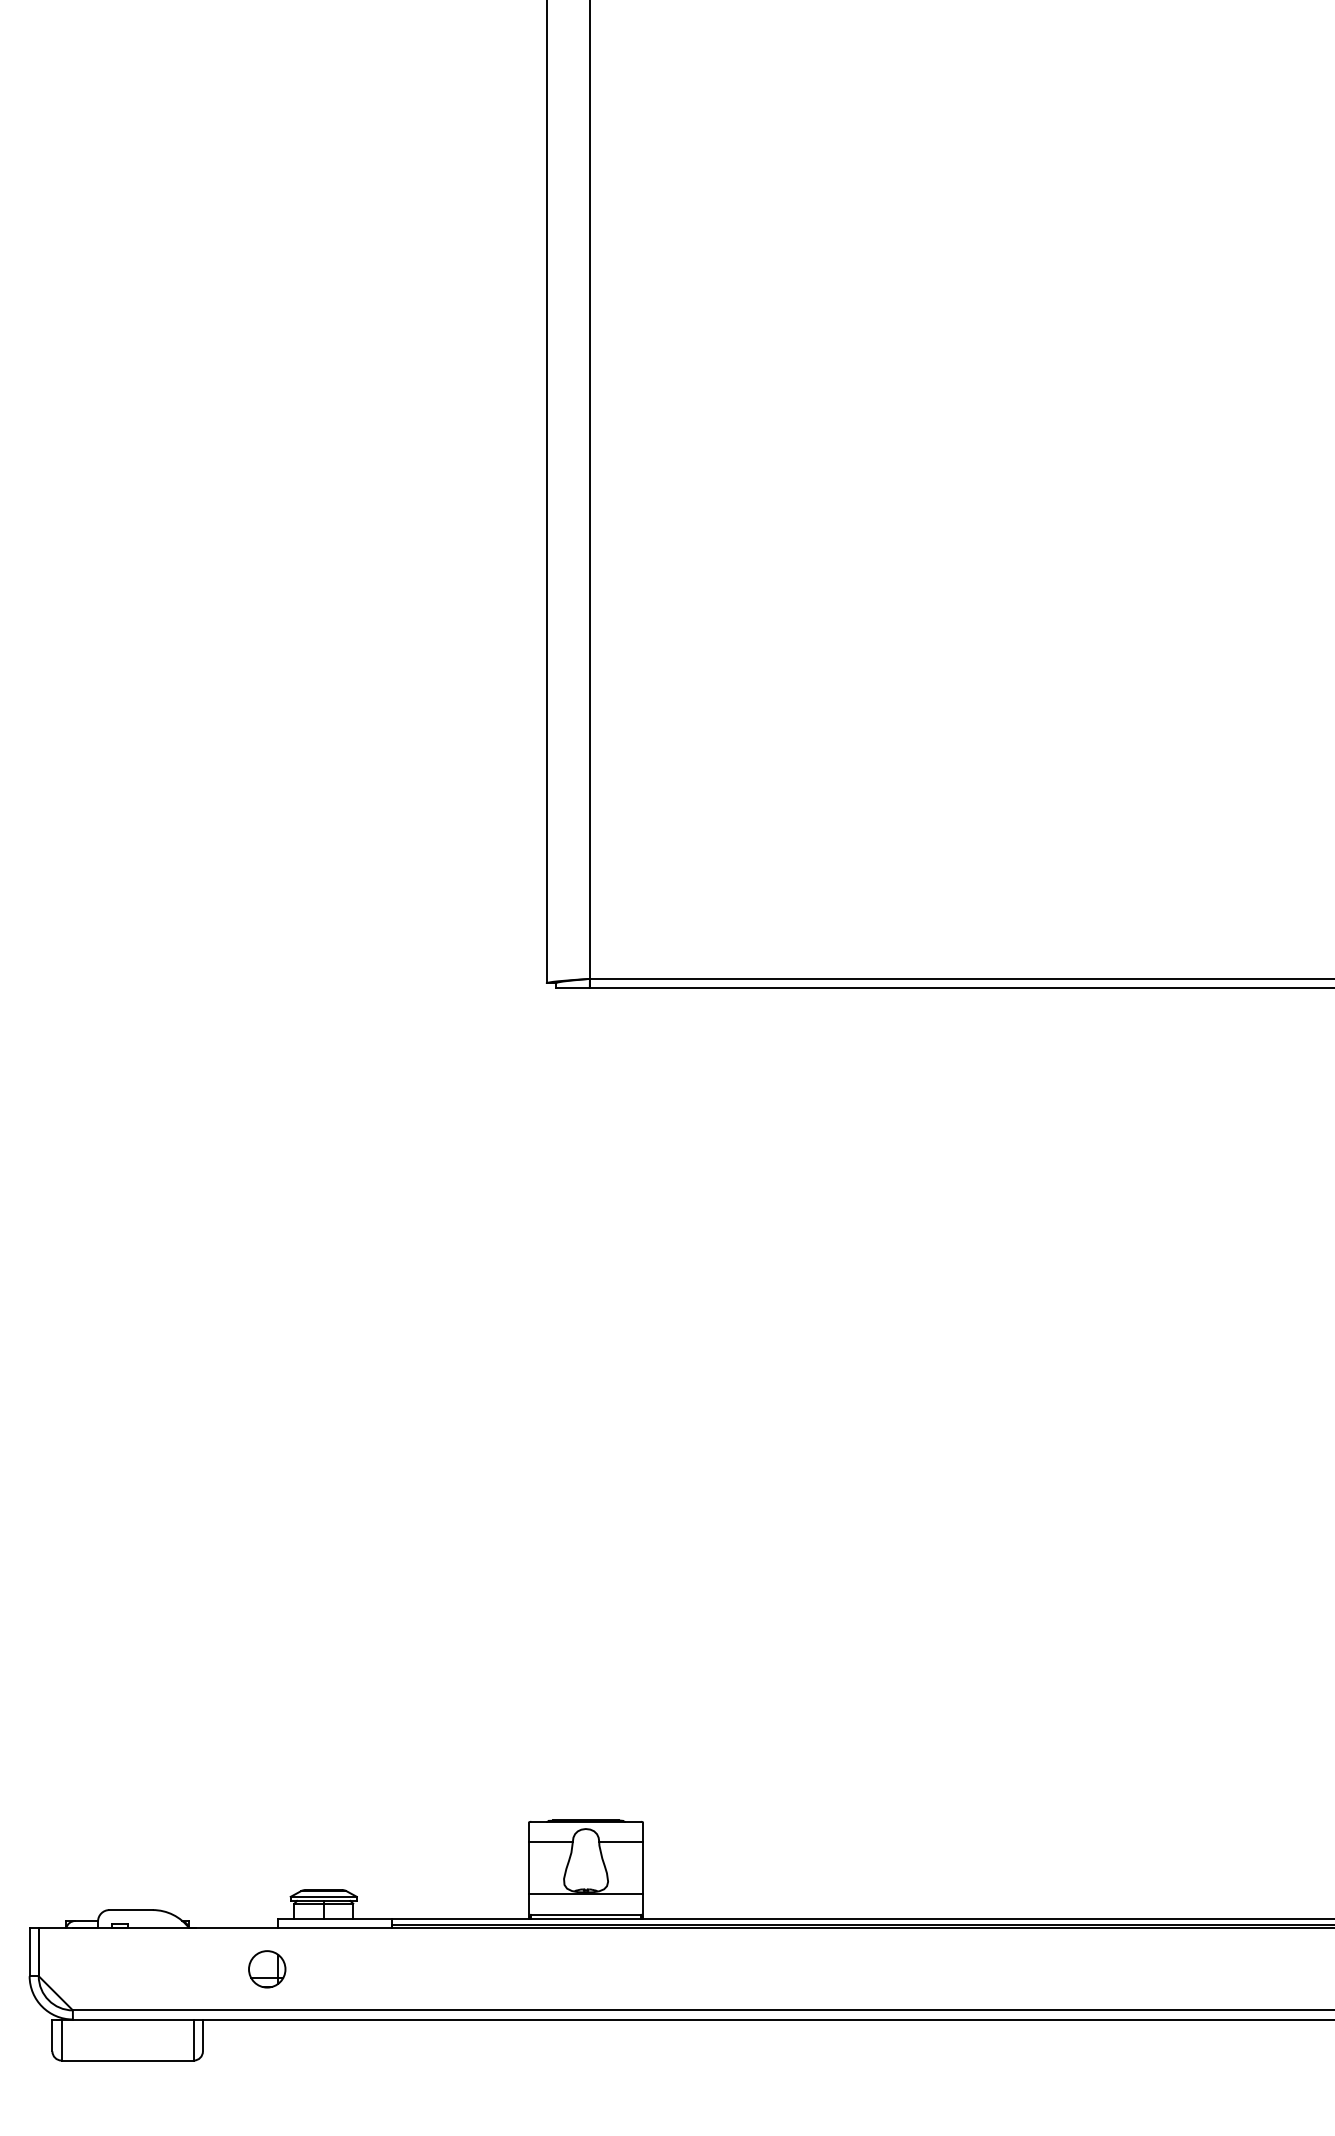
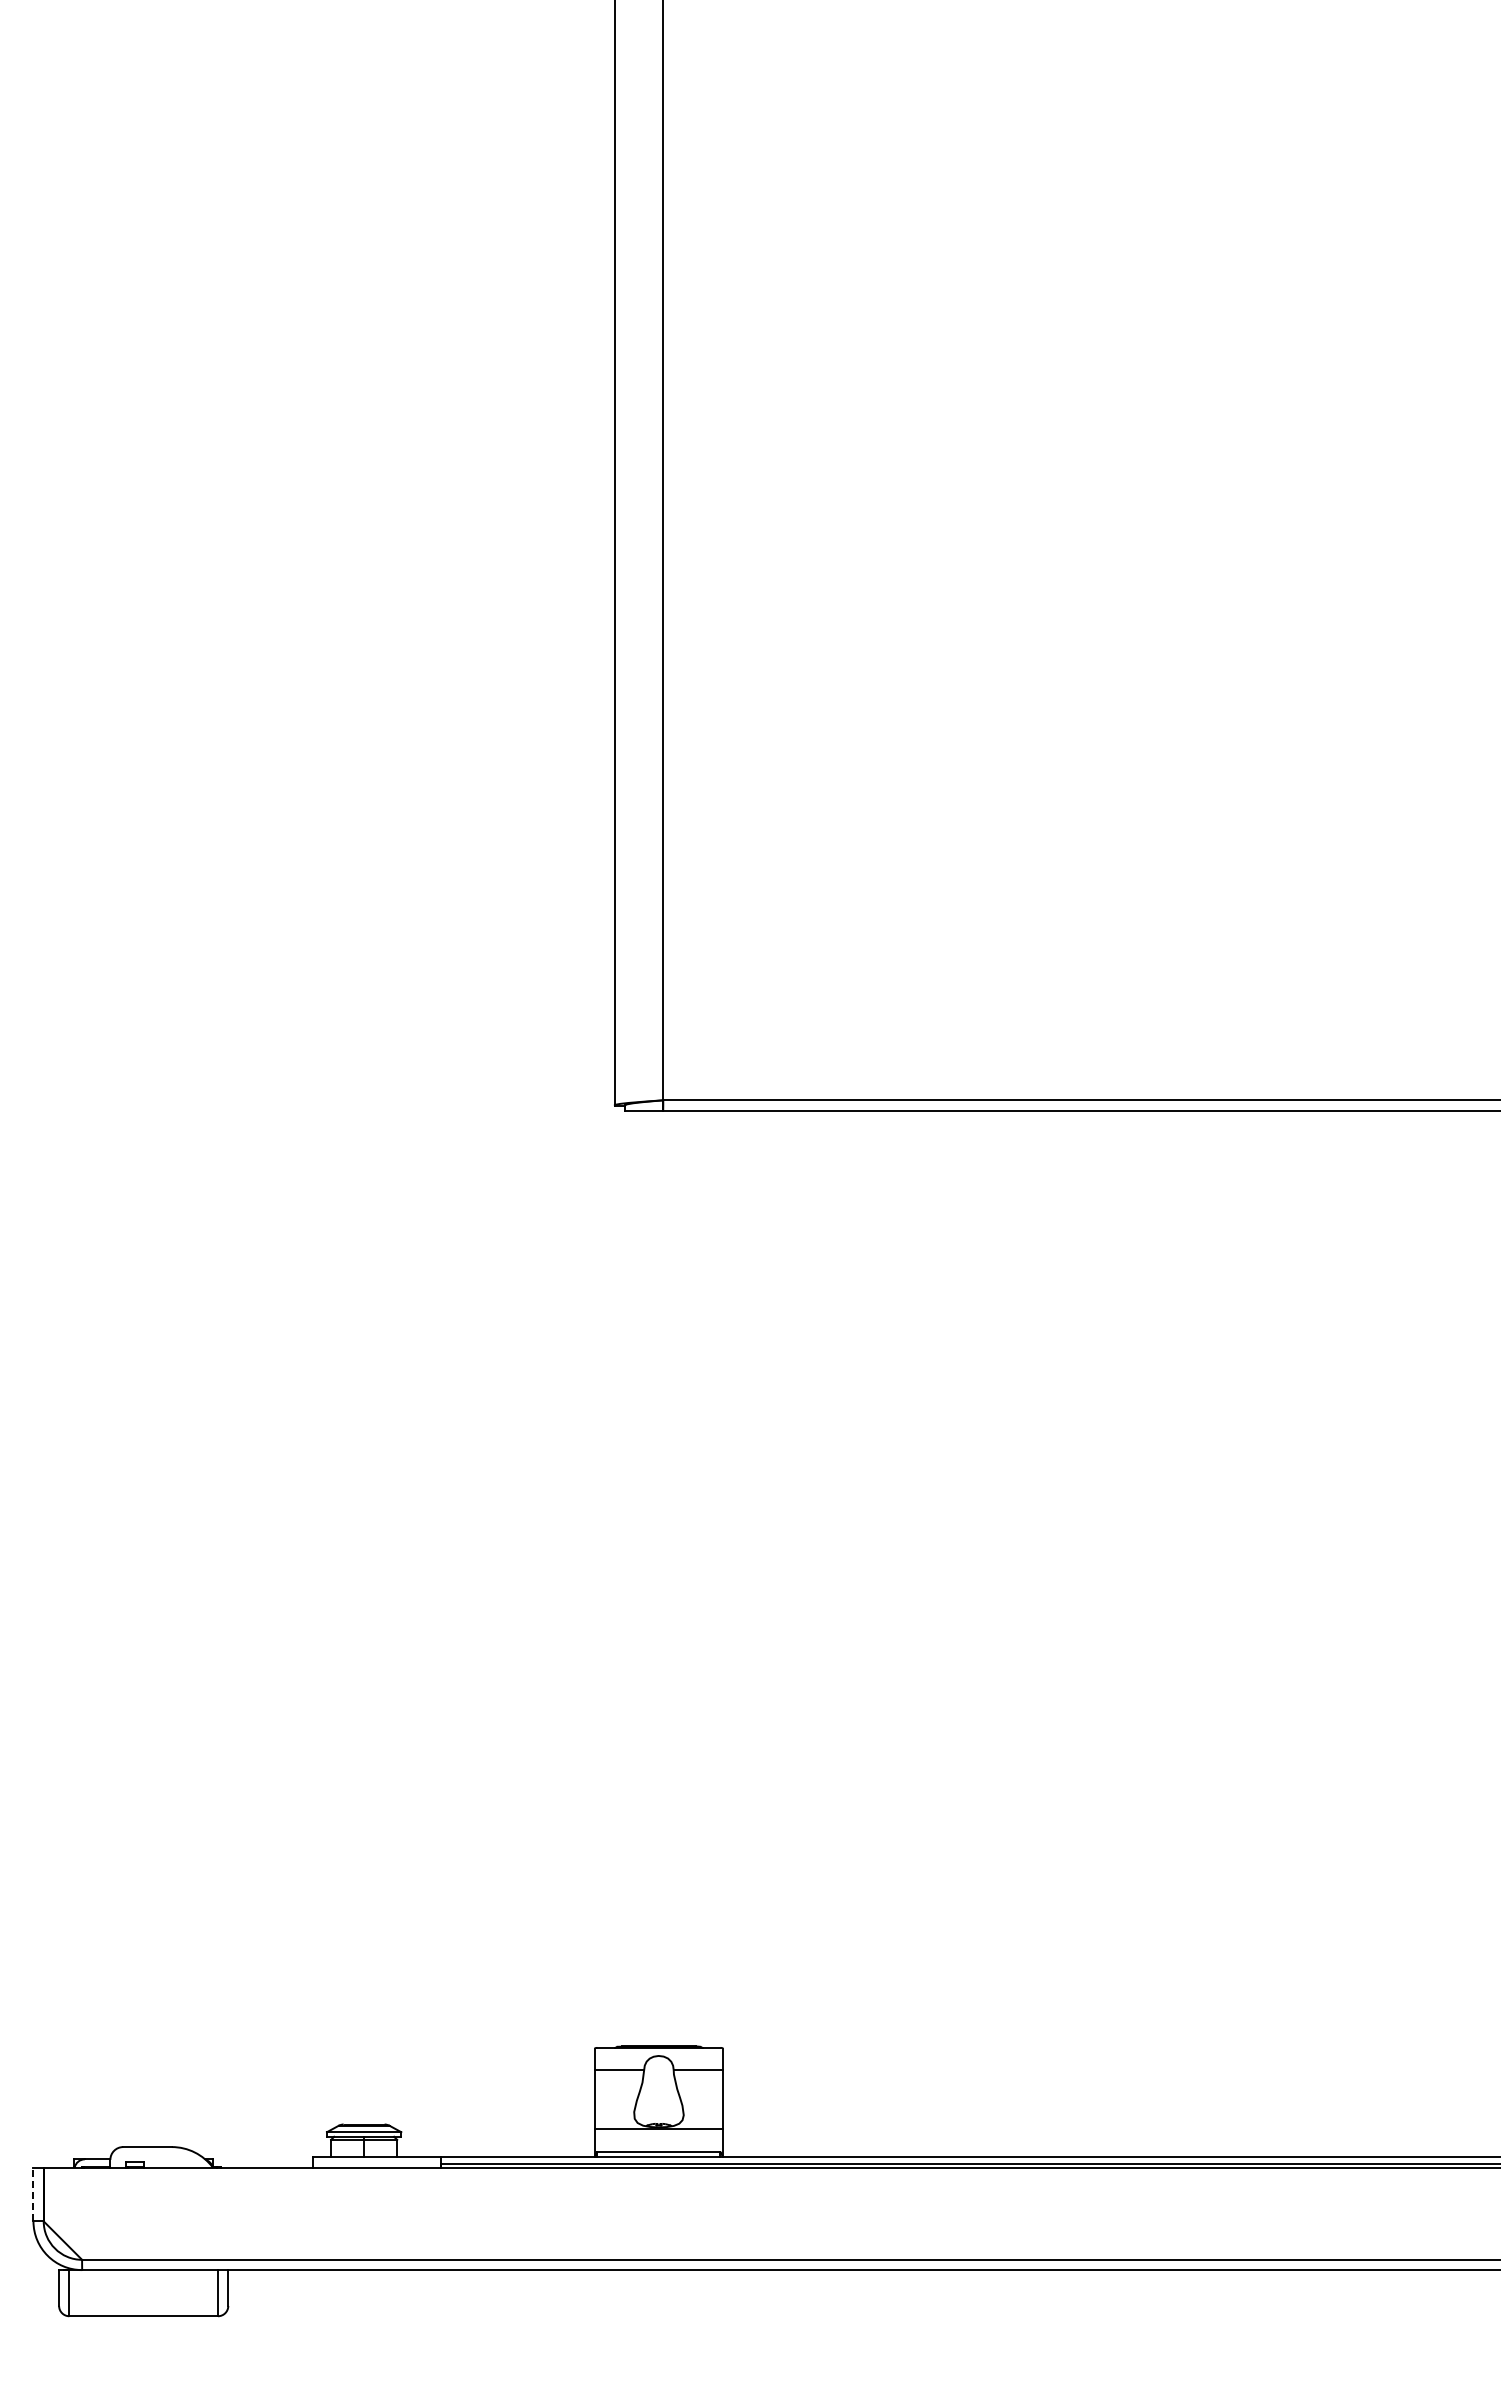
line: (29, 1952) -> (33, 2194), solid -> dashed
part: (267, 1969) -> (300, 2213), removed

